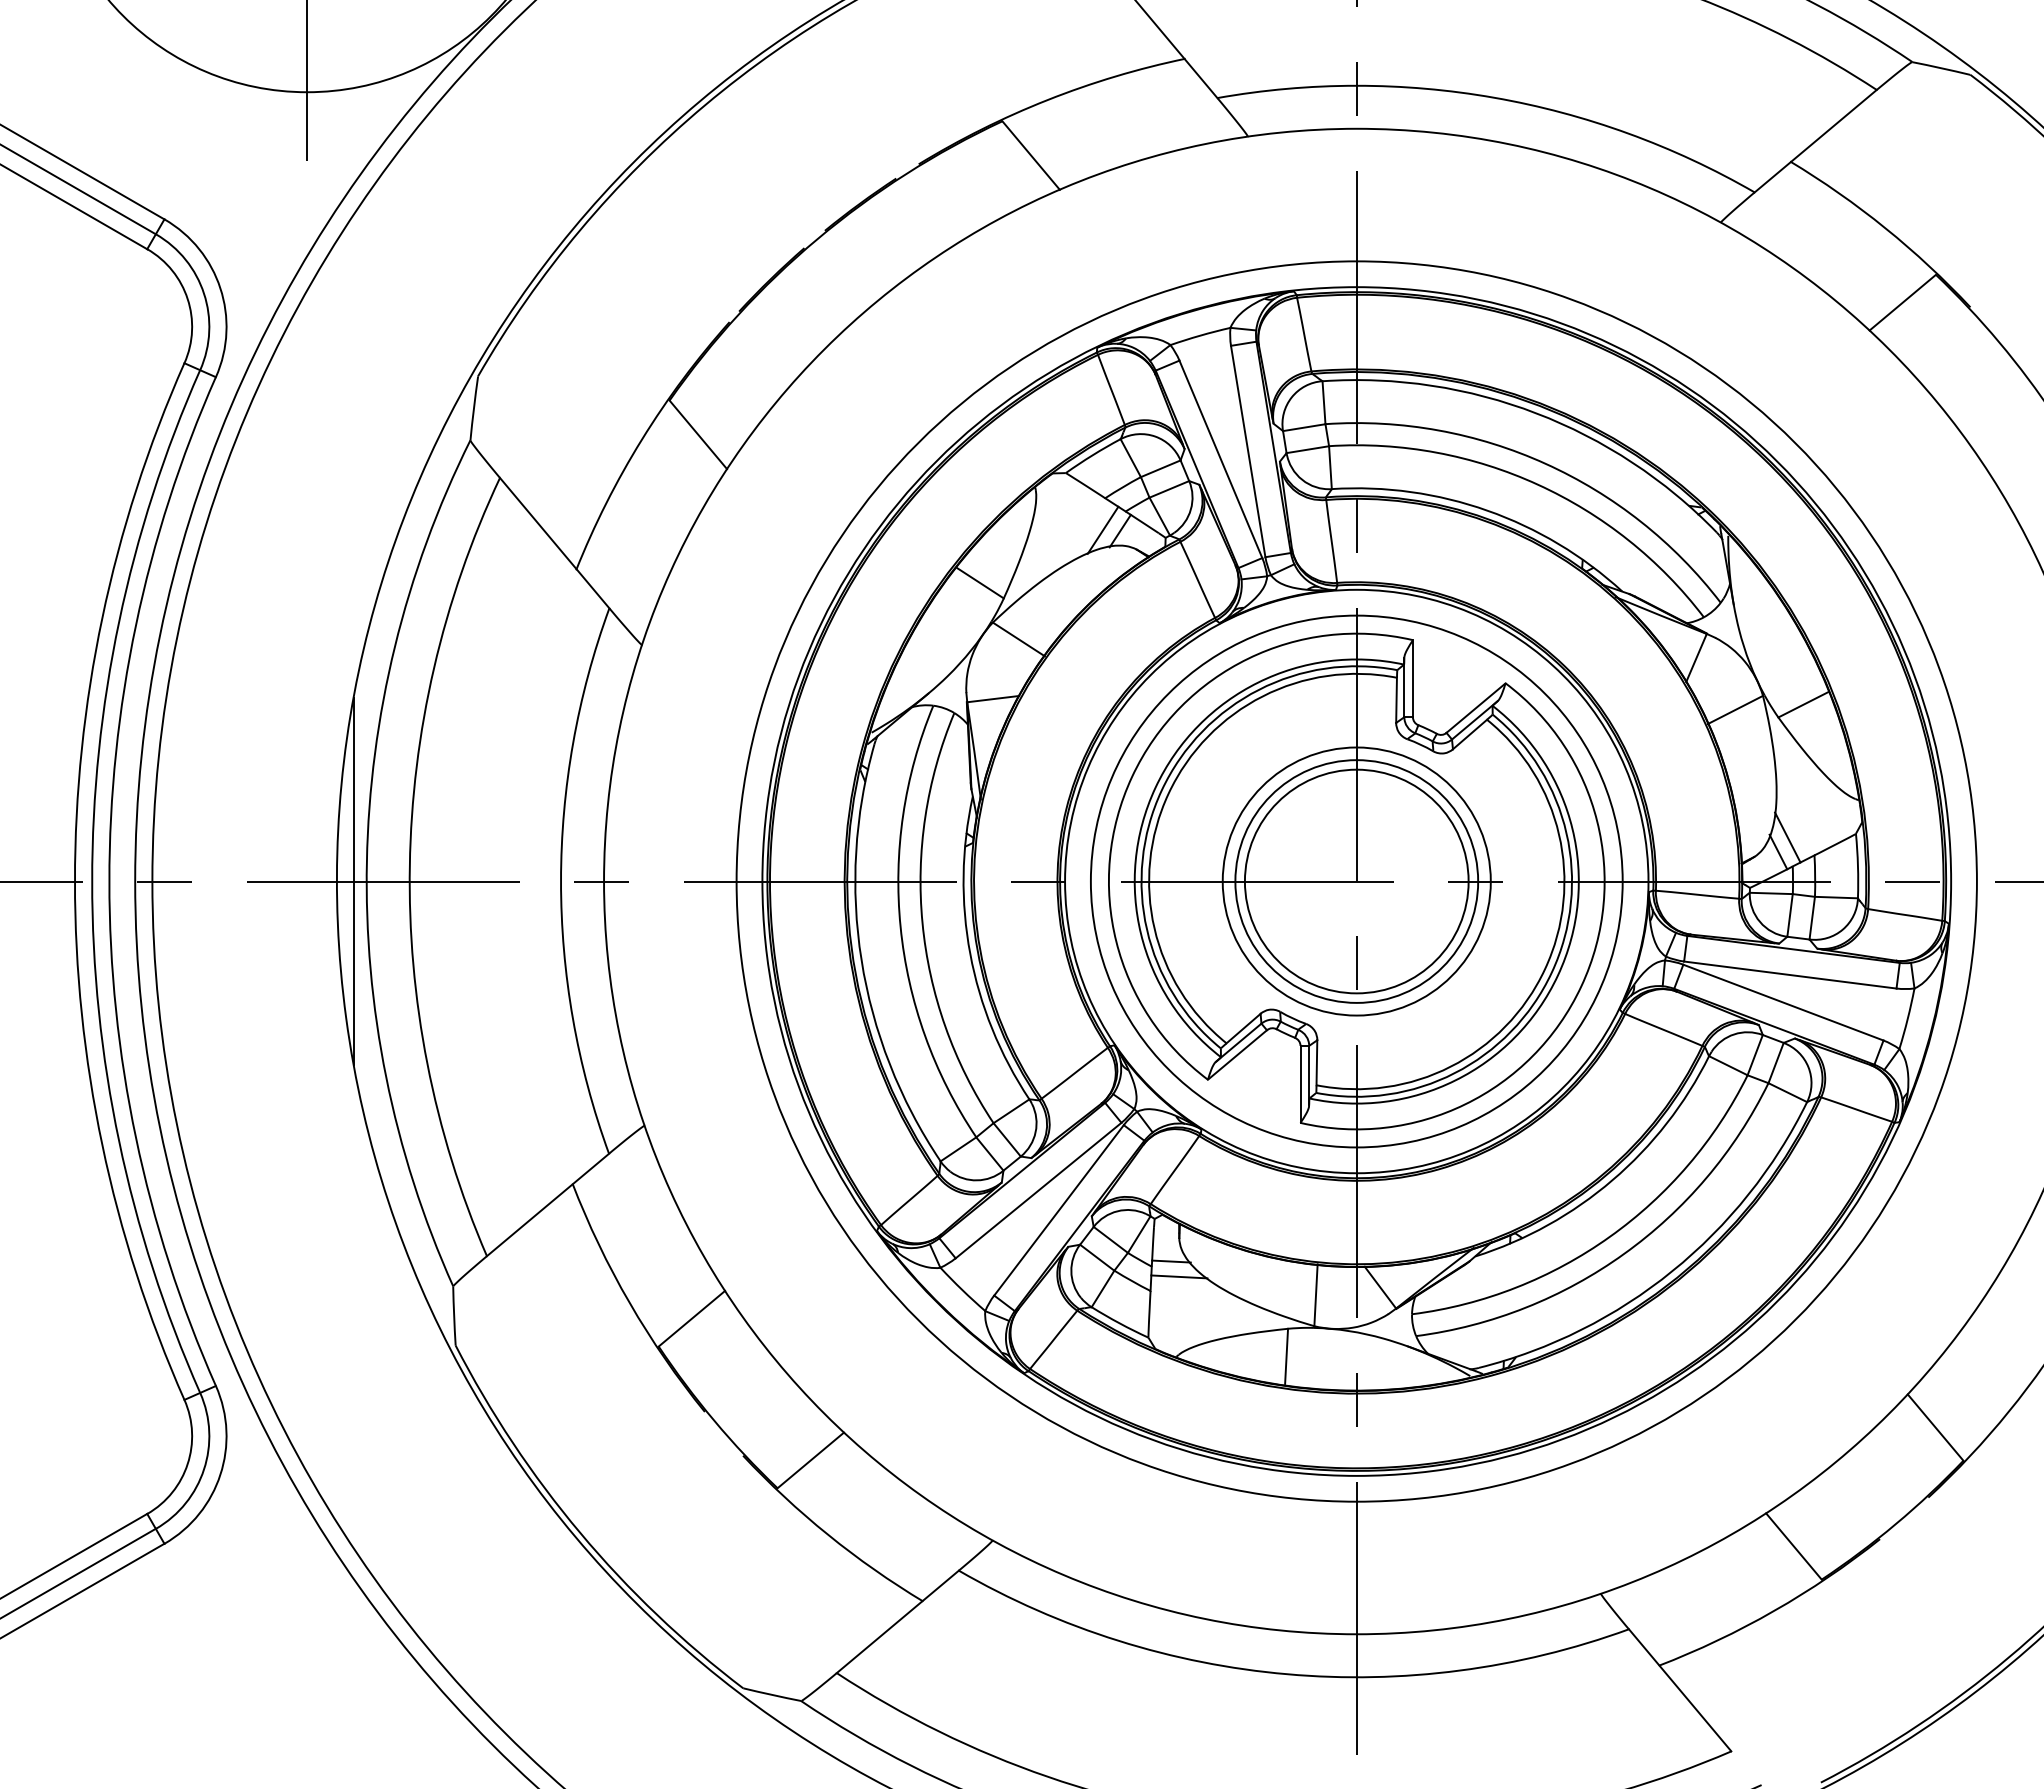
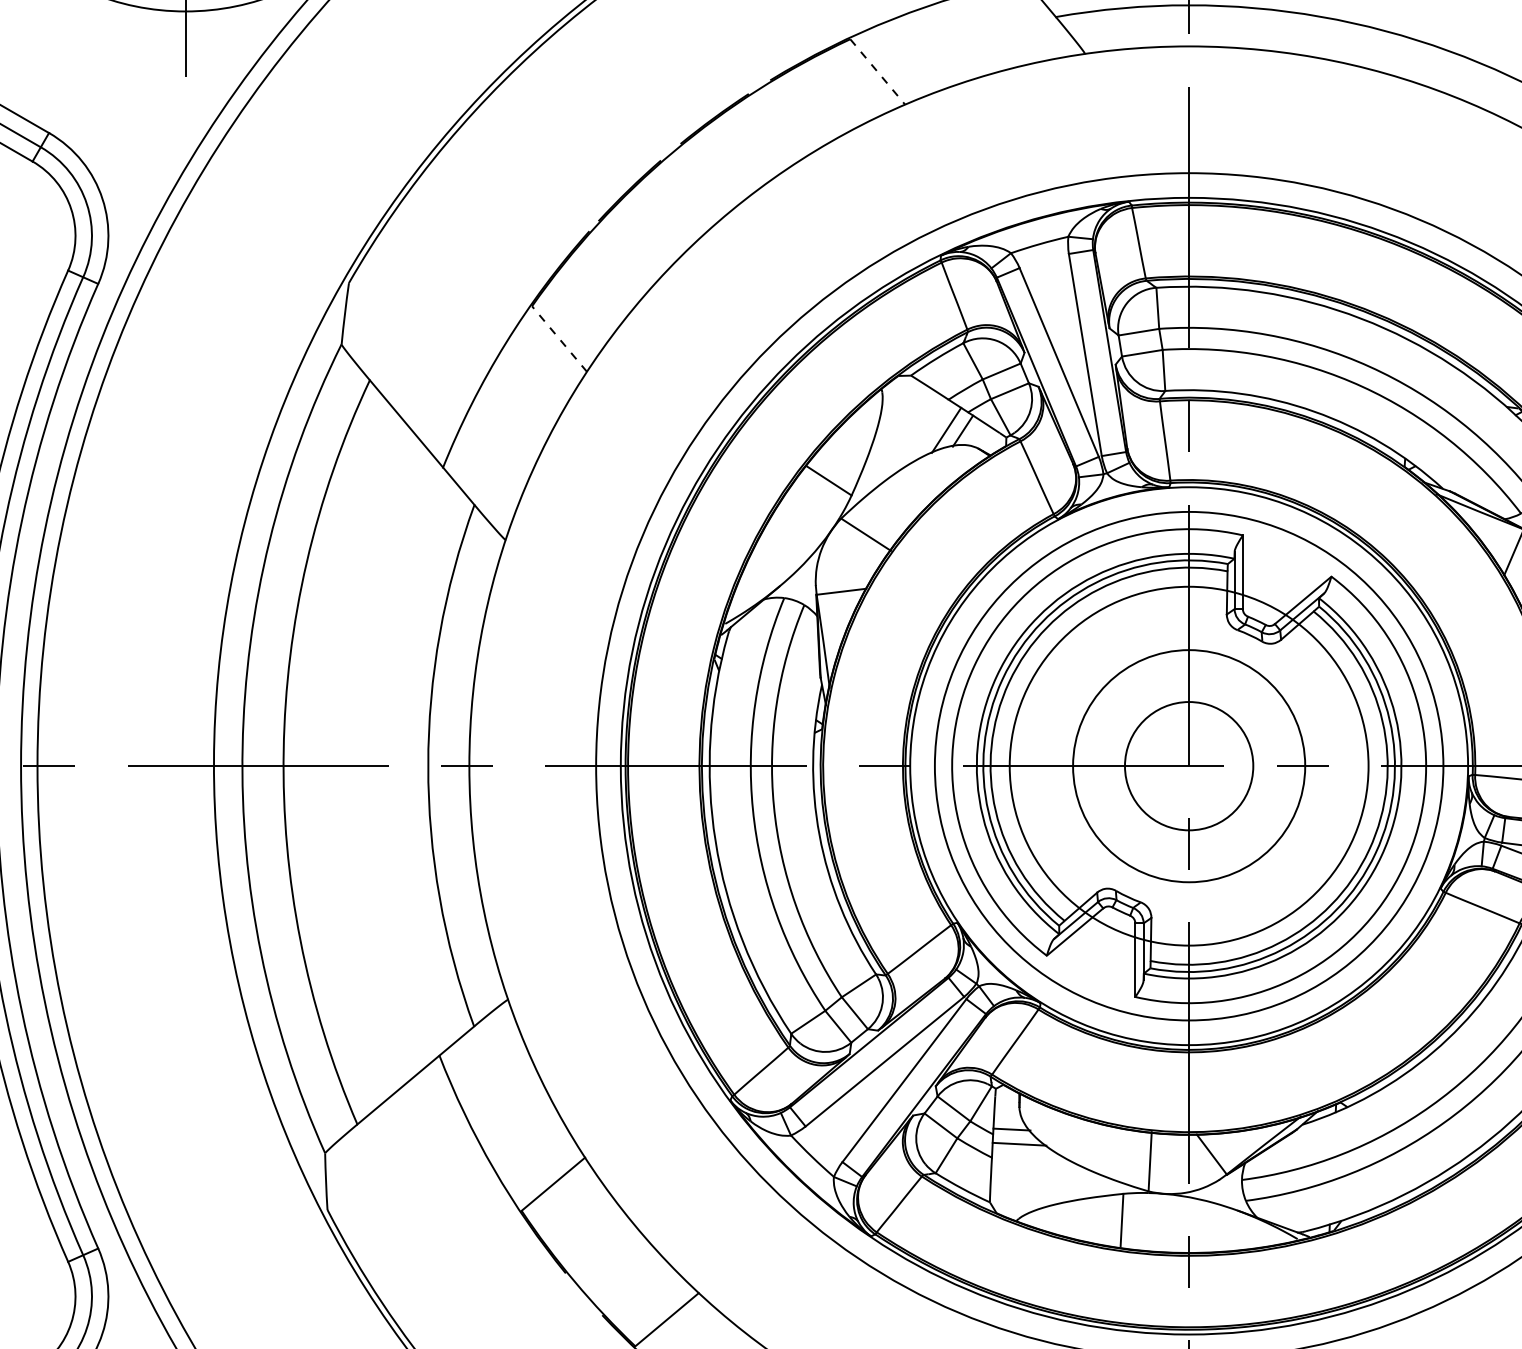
line: (1031, 155) -> (878, 71), solid -> dashed
line: (698, 434) -> (559, 338), solid -> dashed
line: (354, 881) -> (230, 766), removed
circle: (1356, 881) -> (1188, 766), size x0.6
circle: (1356, 881) -> (1188, 766), size x1.4

